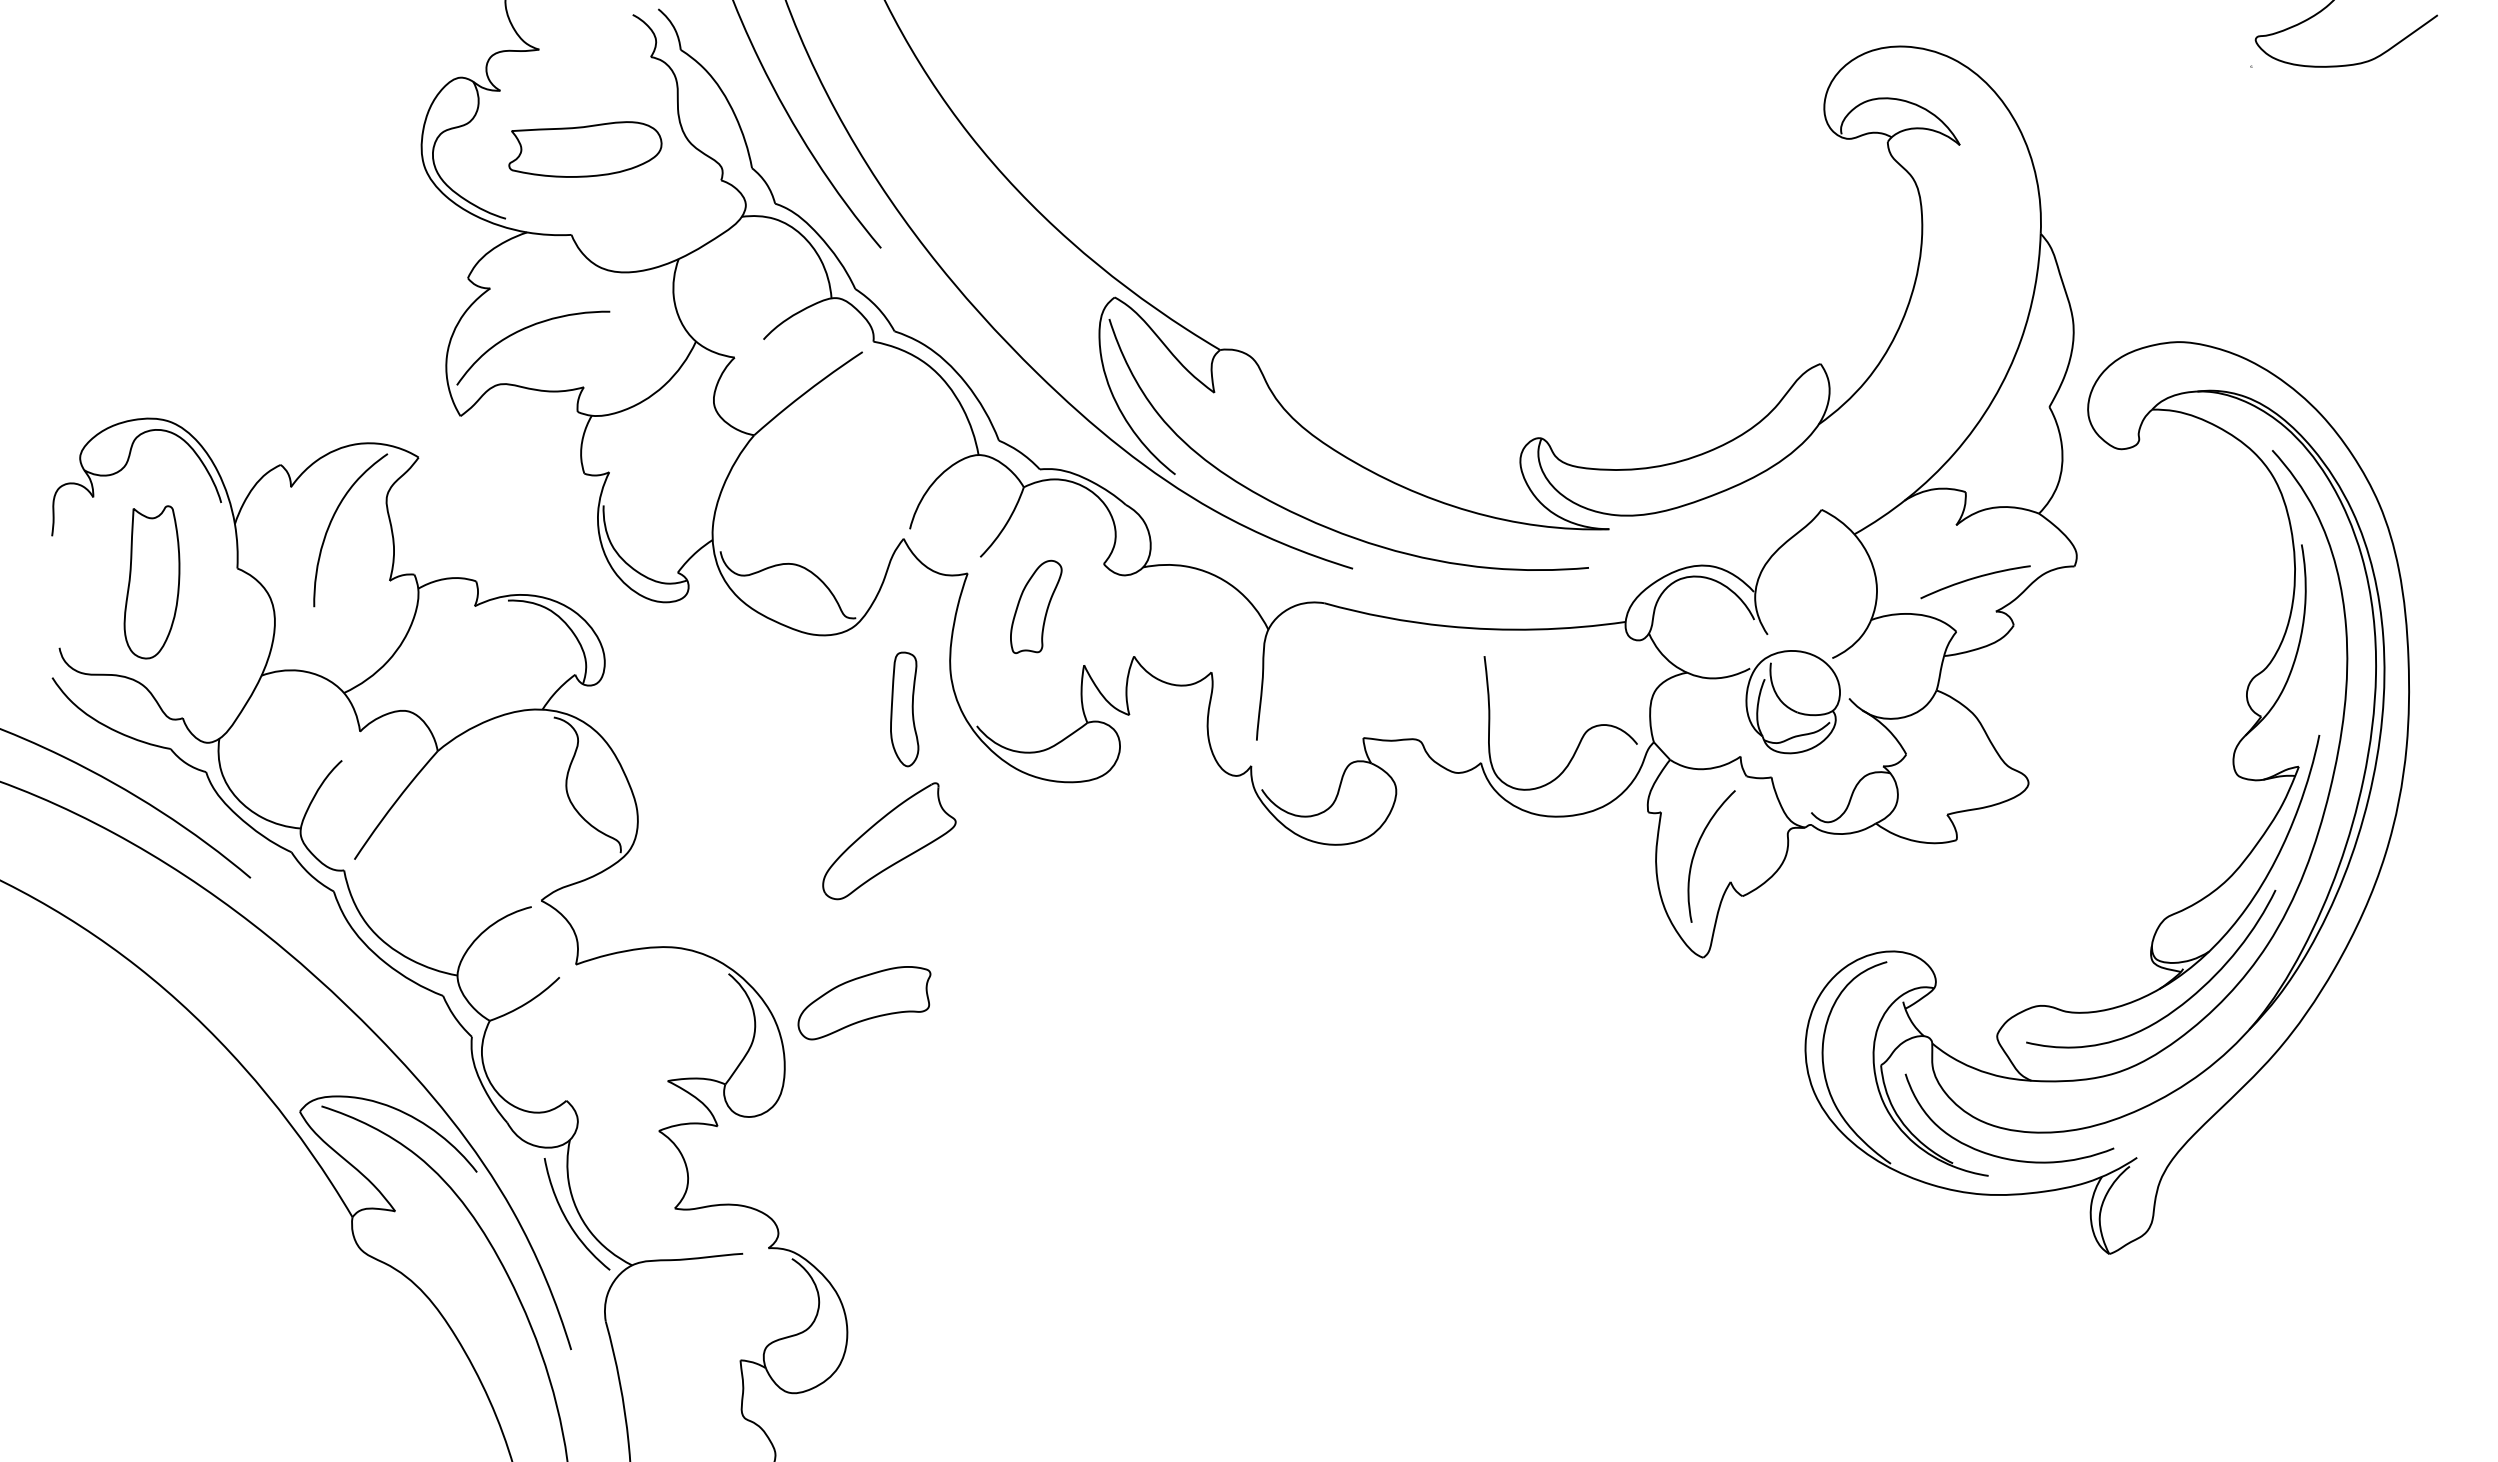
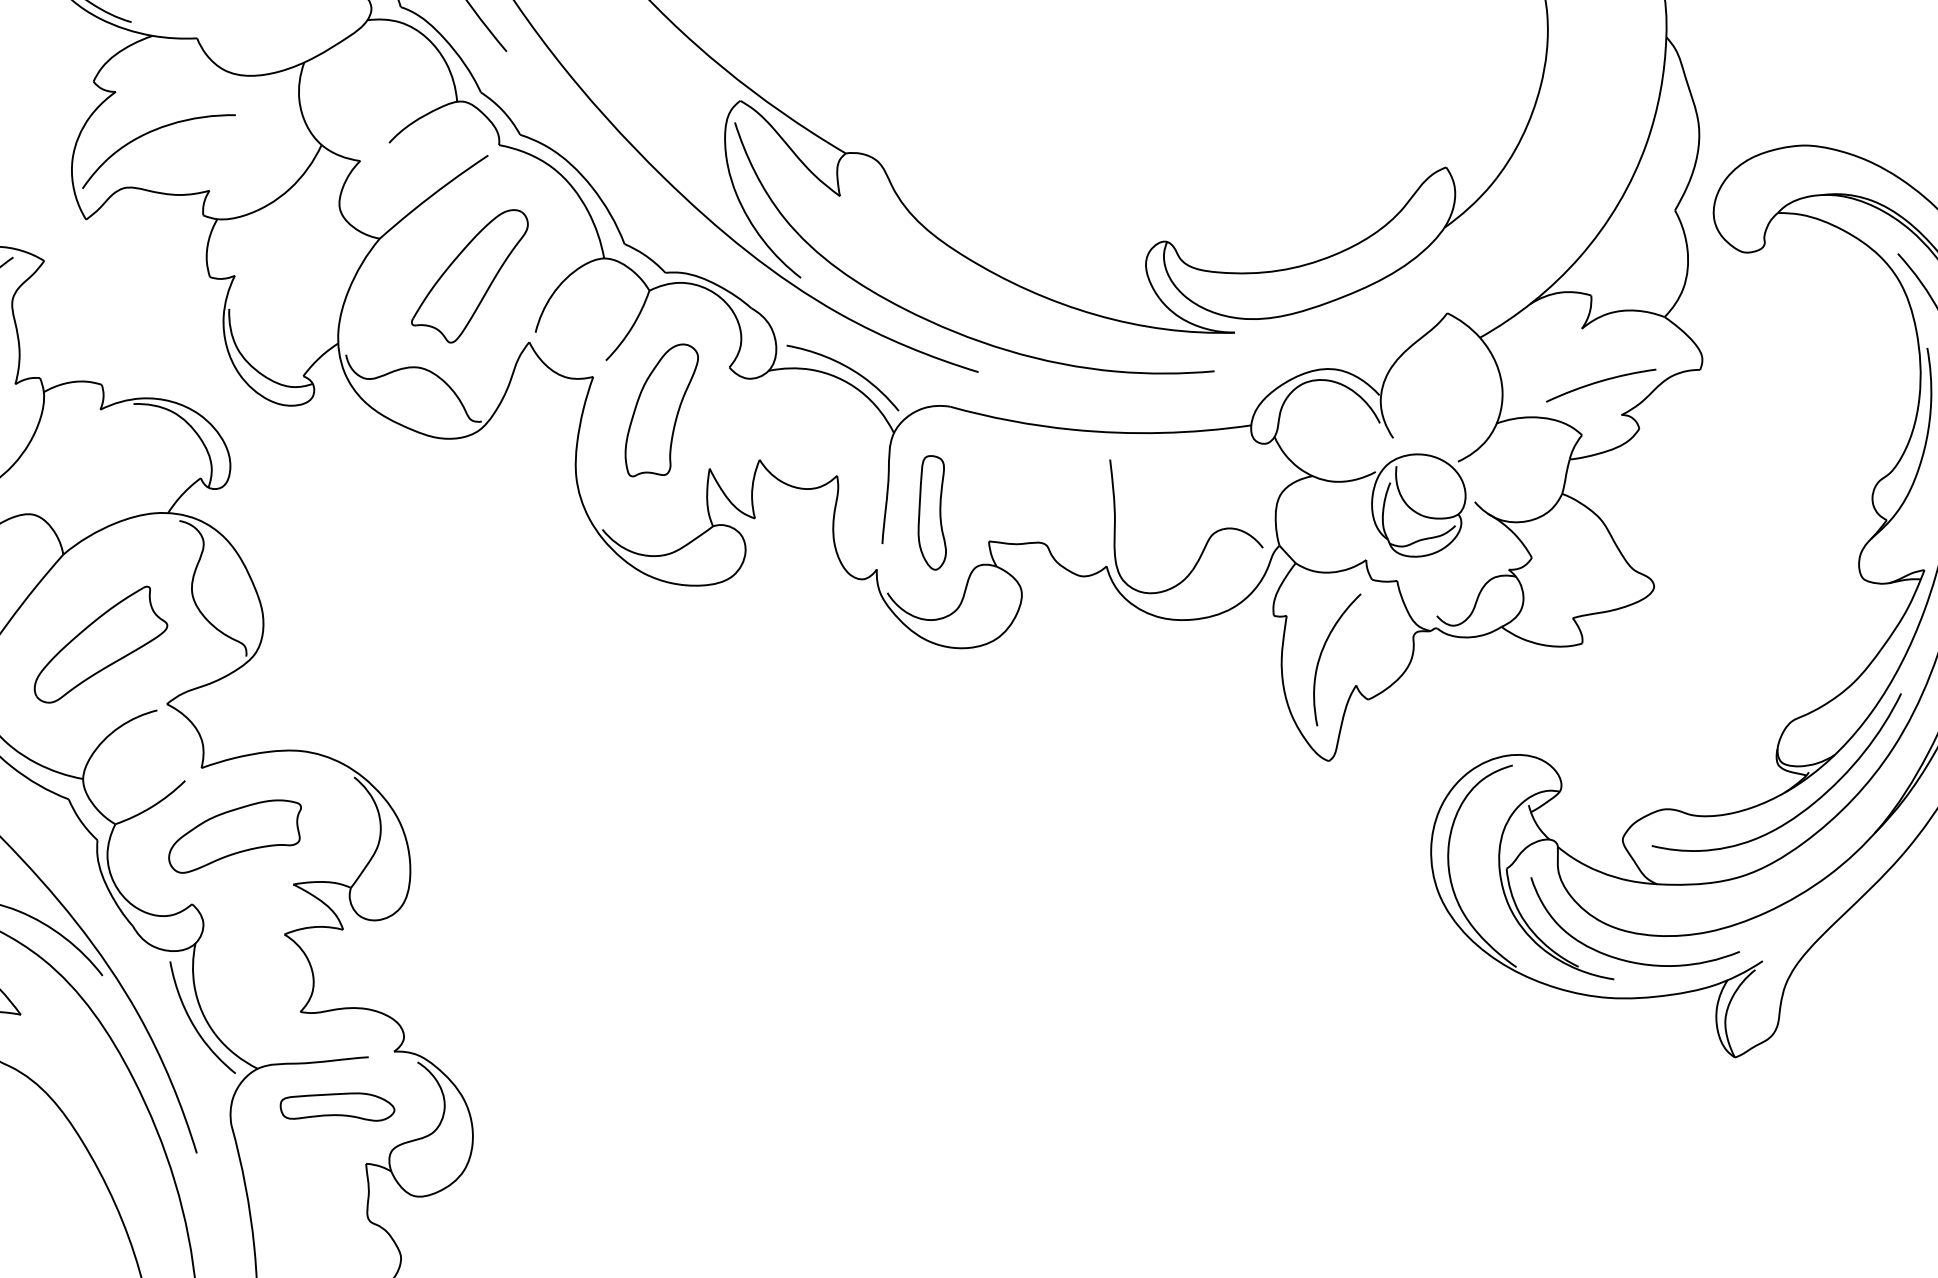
part: (844, 472) -> (470, 275), added
curve: (1222, 565) -> (848, 368), added
part: (1036, 606) -> (662, 409), size x1.43
part: (904, 709) -> (932, 512), moved
part: (889, 841) -> (101, 644), moved
part: (864, 1003) -> (235, 836), moved
part: (711, 1303) -> (337, 1106), added

